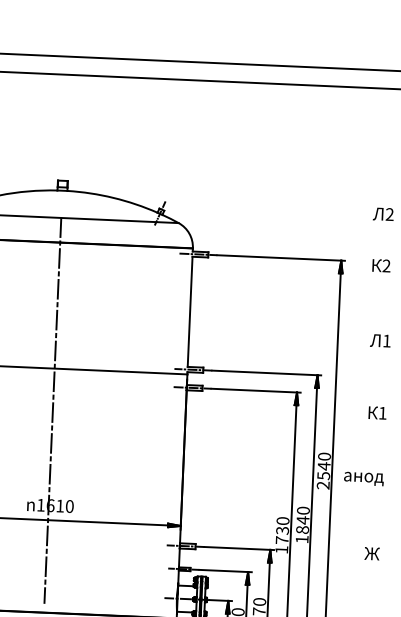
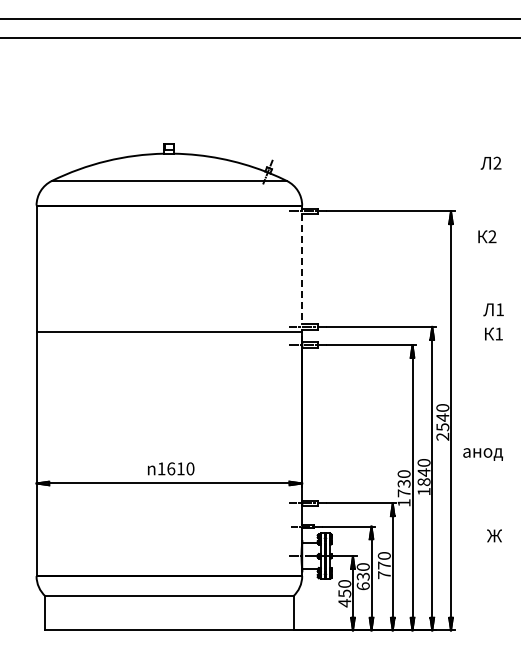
text: (381, 265) -> (487, 236), moved
line: (190, 312) -> (302, 269), solid -> dashed
text: (380, 340) -> (493, 309), moved
line: (53, 410) -> (169, 373), removed
text: (377, 412) -> (493, 333), moved
text: (363, 478) -> (482, 454), moved
text: (372, 553) -> (494, 535), moved

